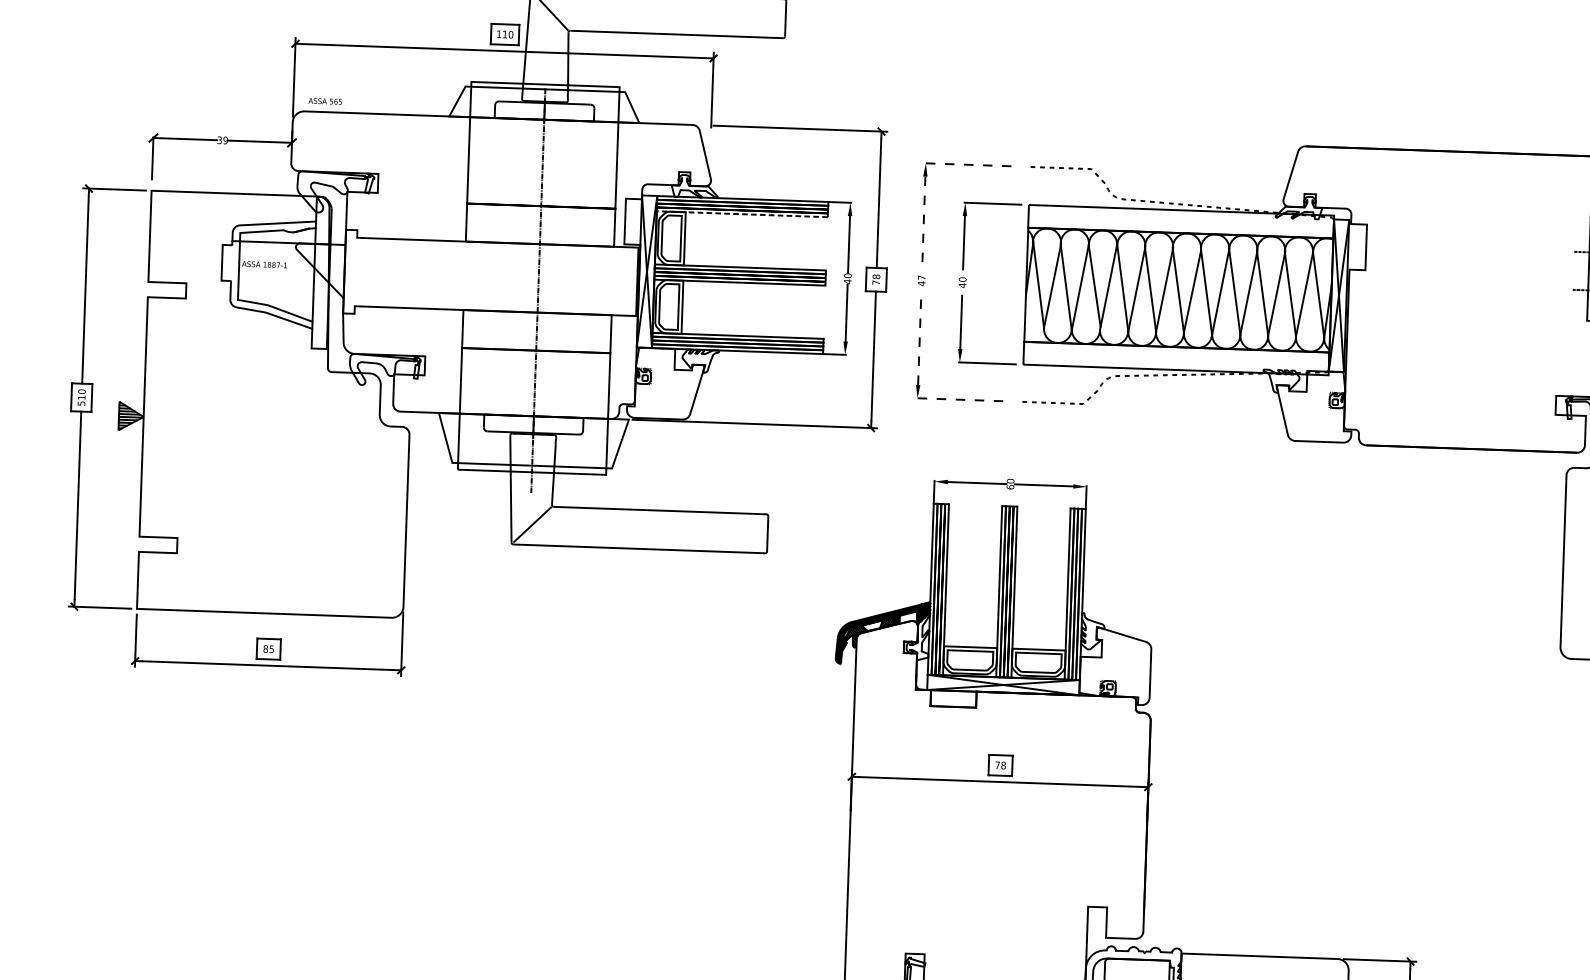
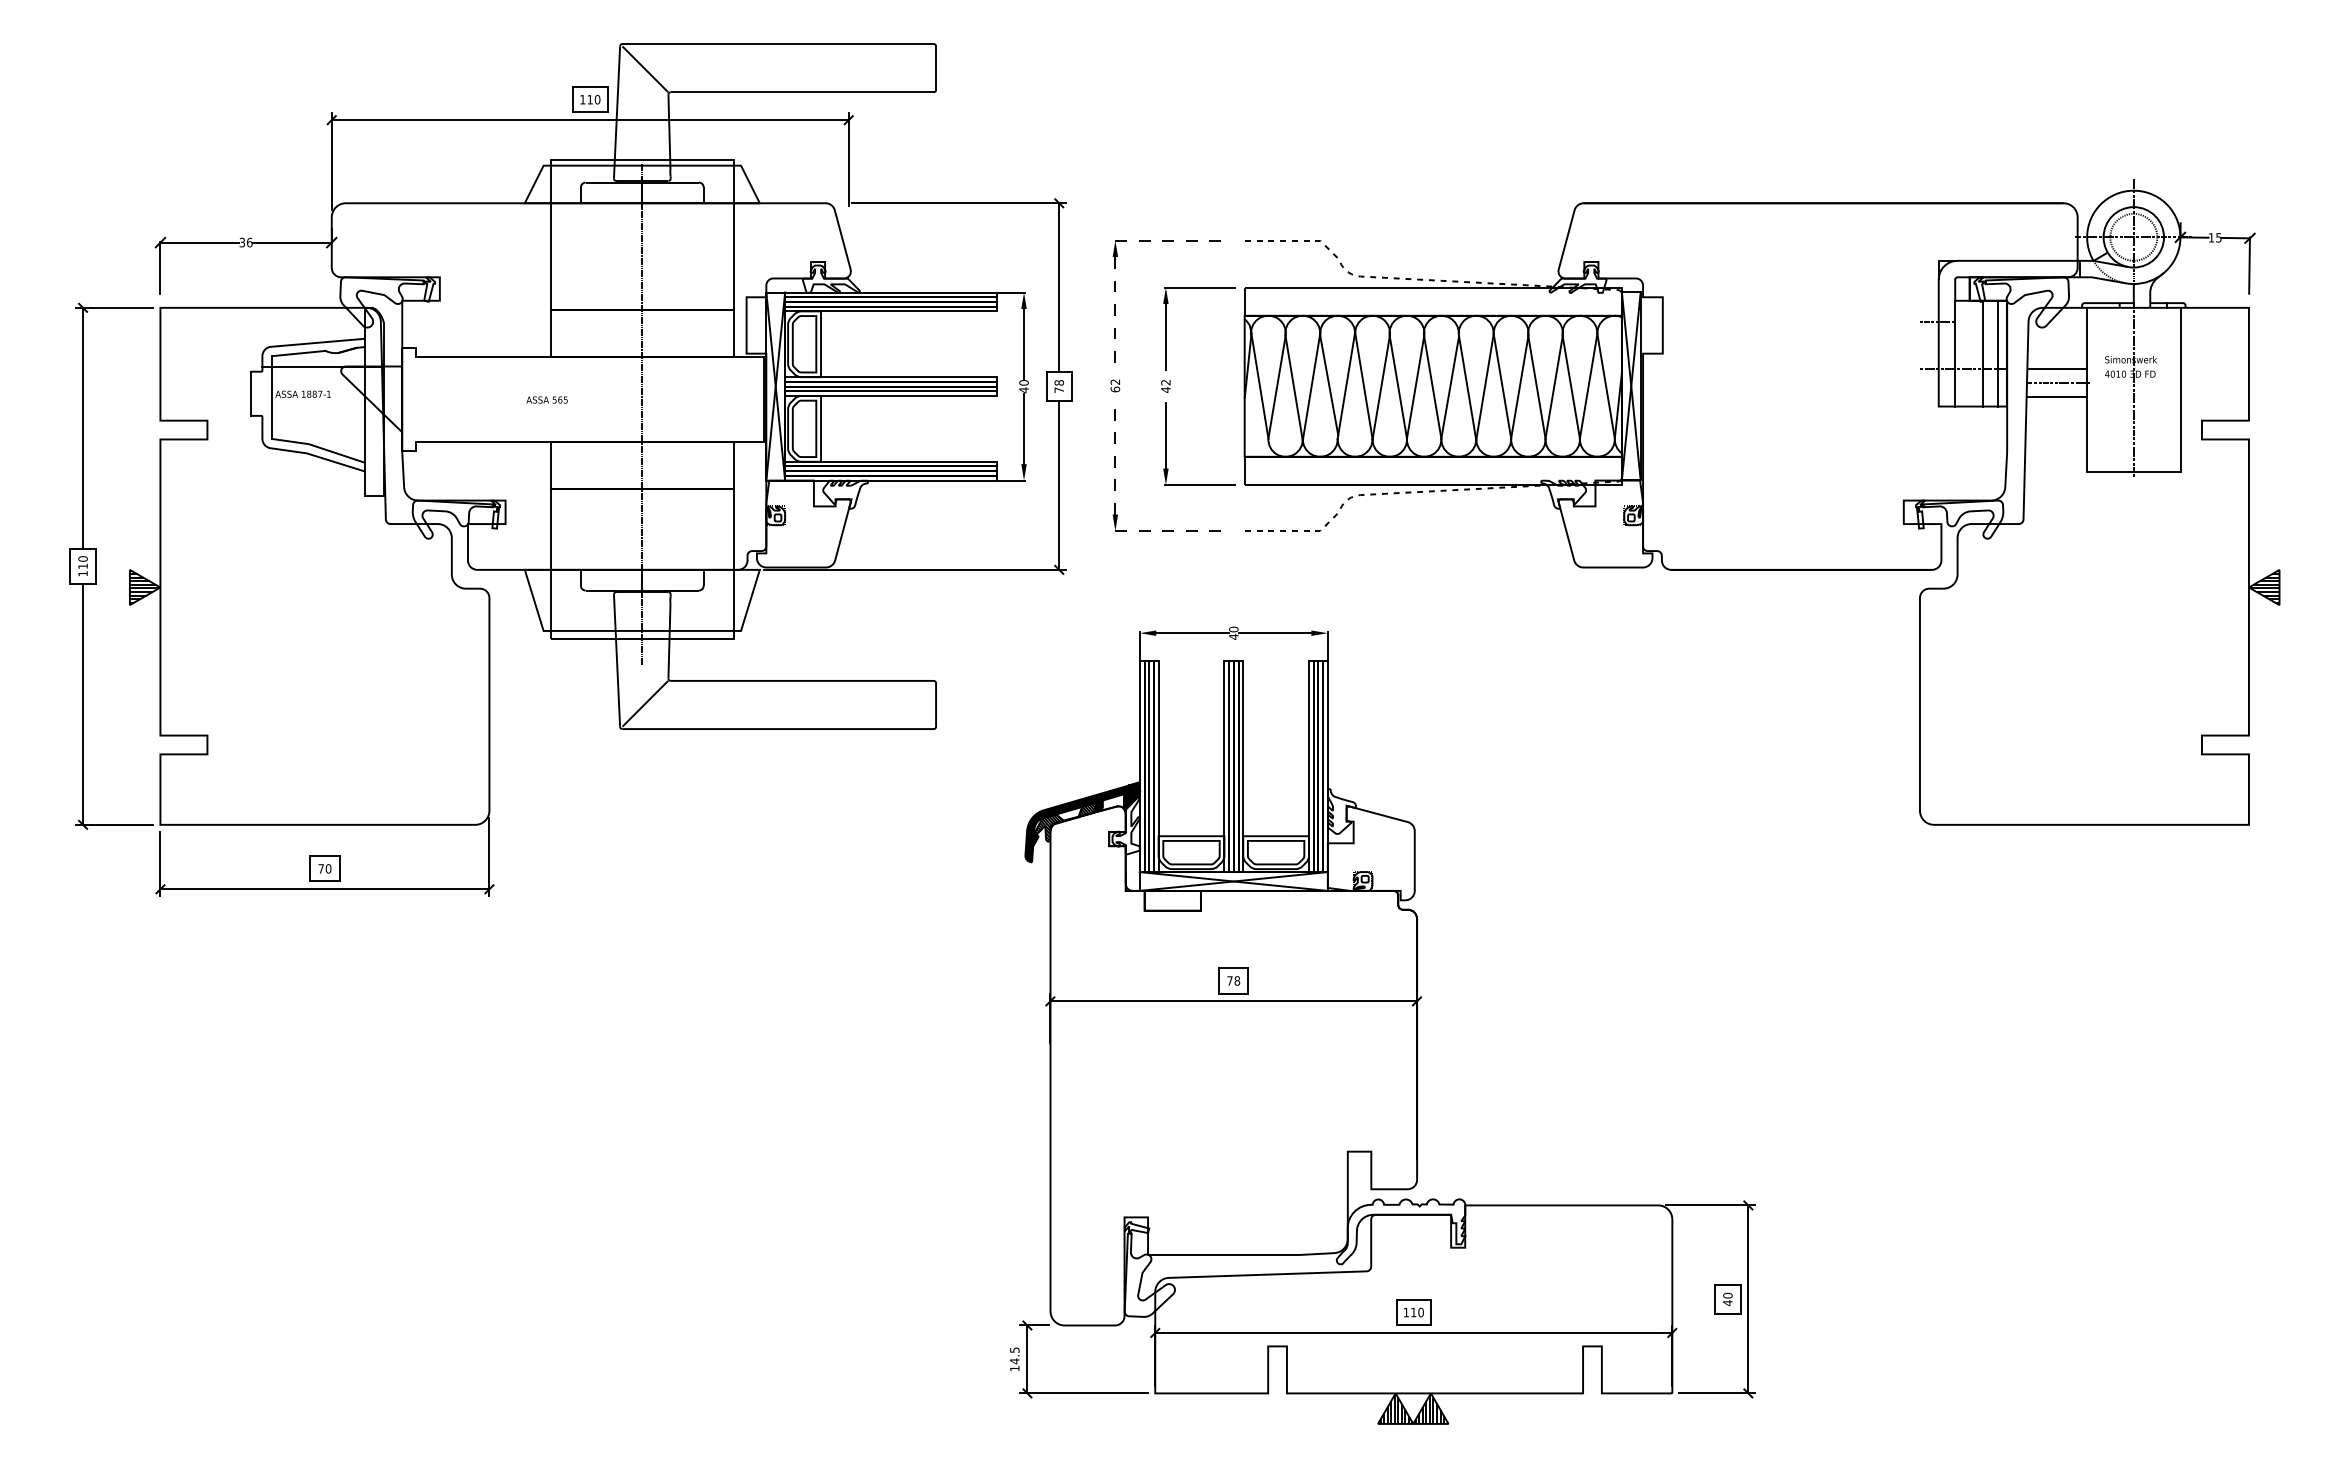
text: (324, 100) -> (546, 399), moved
text: (225, 140) -> (249, 242), 39 -> 36
line: (741, 214) -> (890, 311), dashed -> solid
text: (962, 279) -> (1165, 382), 40 -> 42
text: (921, 280) -> (1115, 385), 47 -> 62
text: (81, 403) -> (82, 573), 510 -> 110
text: (1010, 486) -> (1233, 636), 60 -> 40
text: (268, 648) -> (324, 868), 85 -> 70

